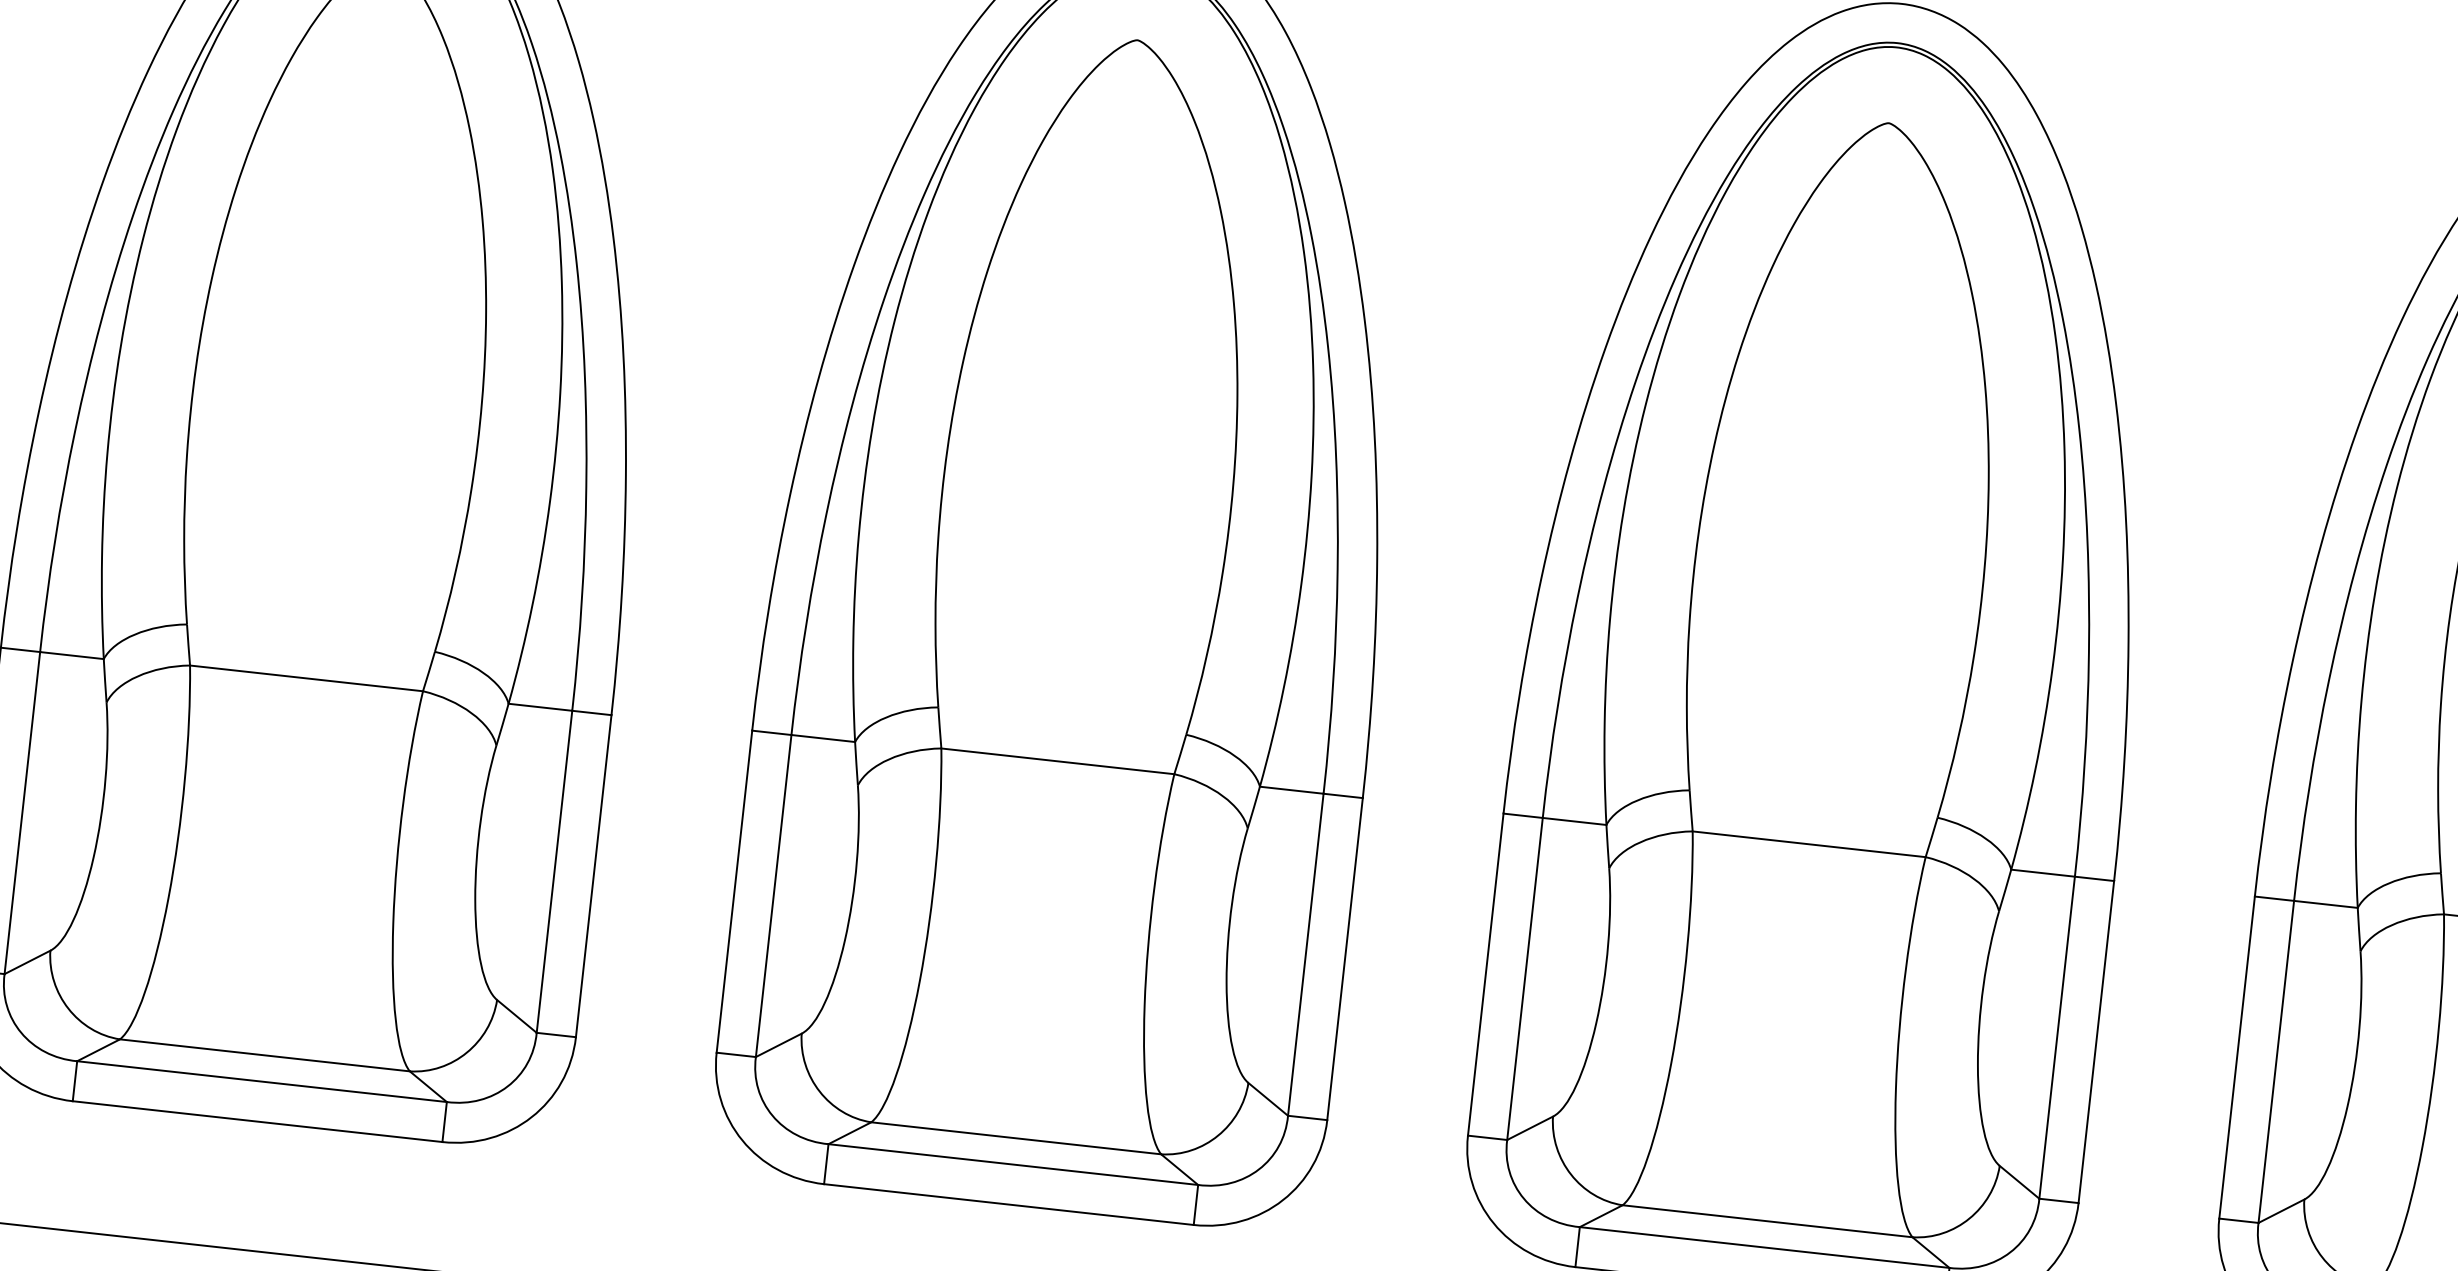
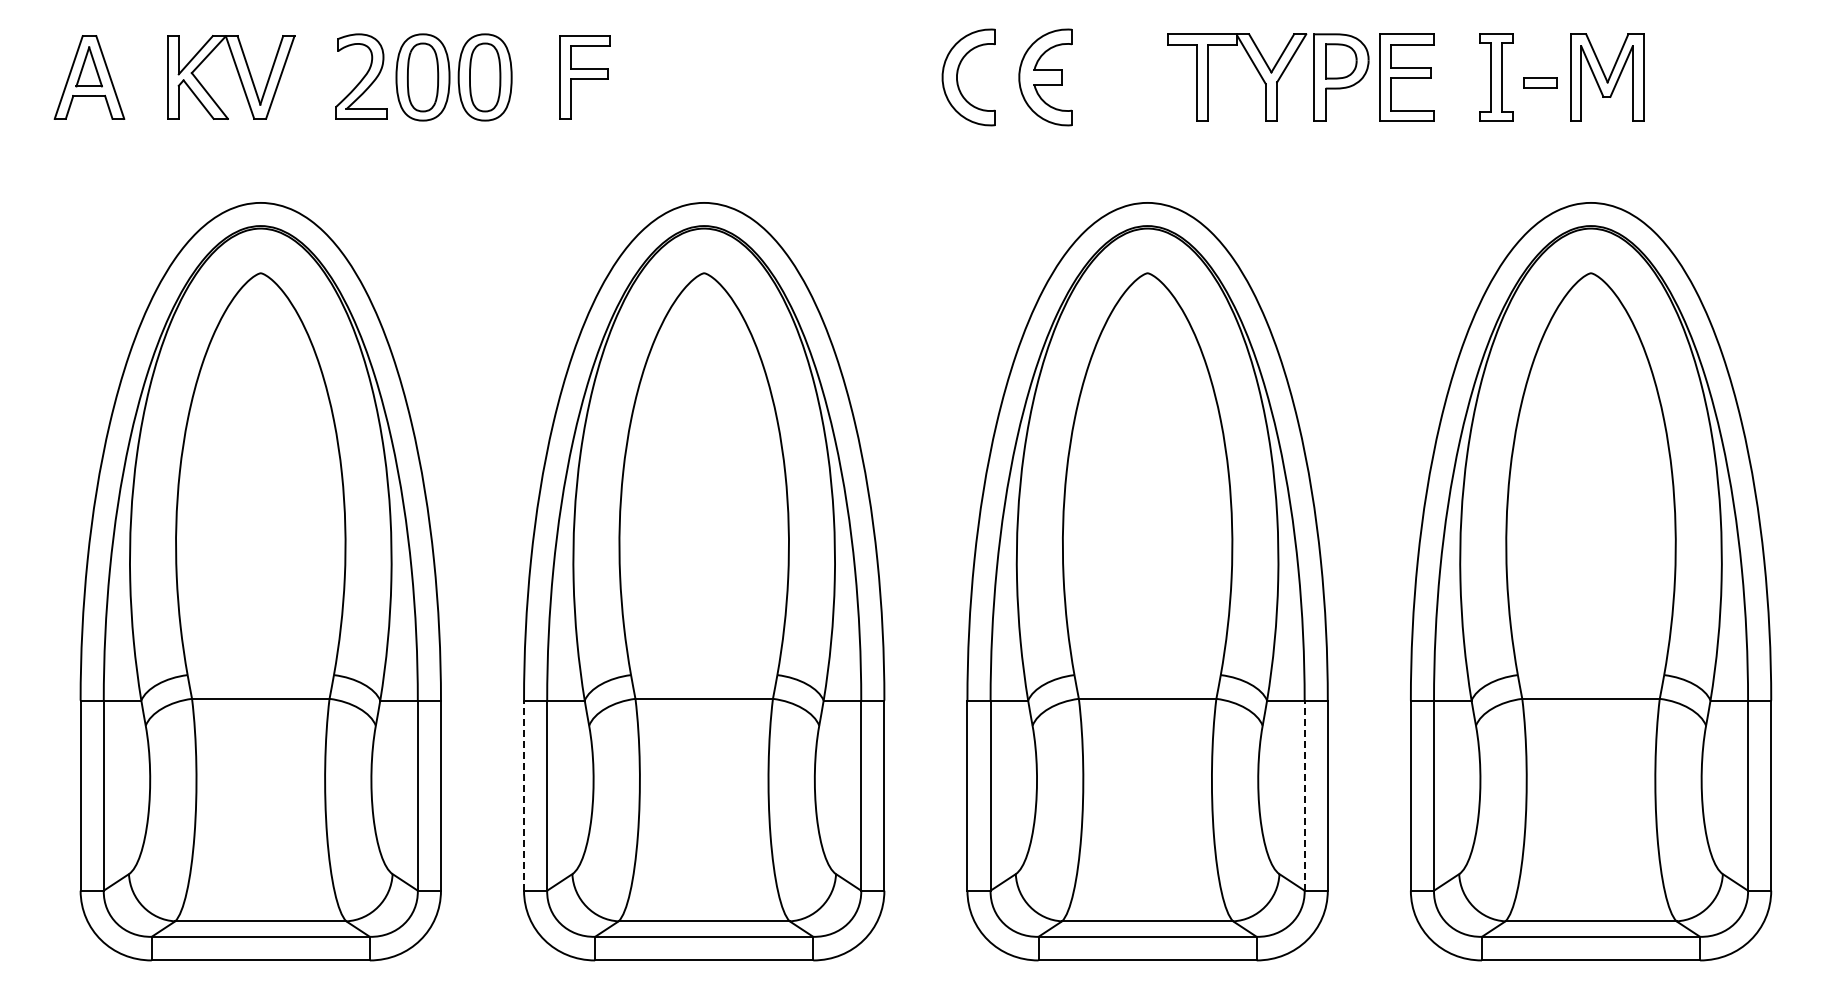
line: (735, 891) -> (524, 795), solid -> dashed
line: (2056, 1037) -> (1304, 795), solid -> dashed

